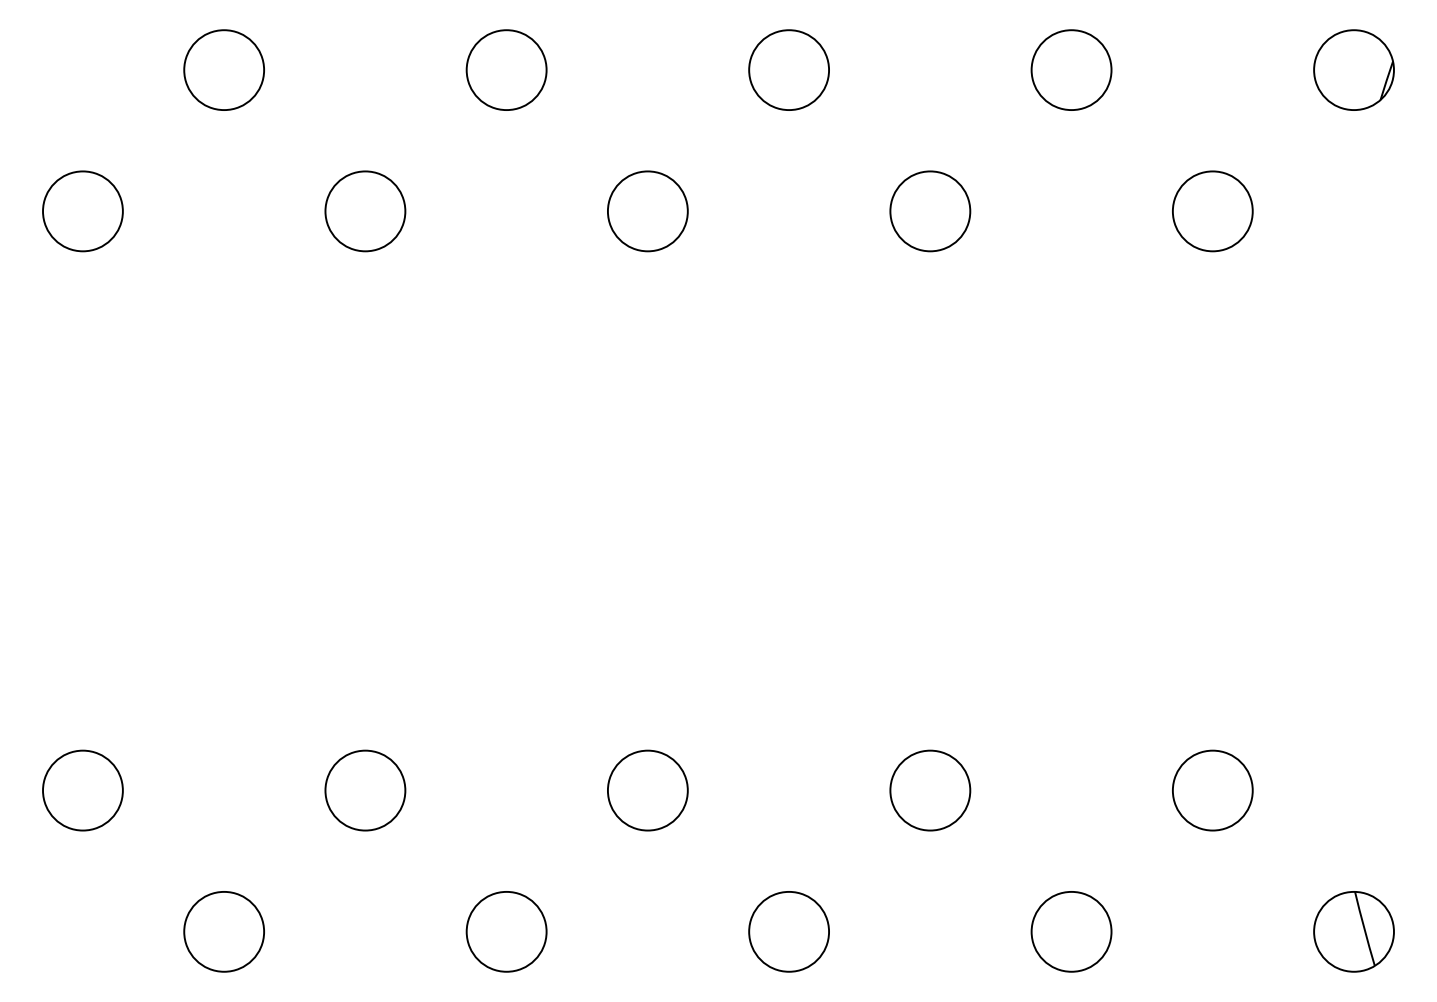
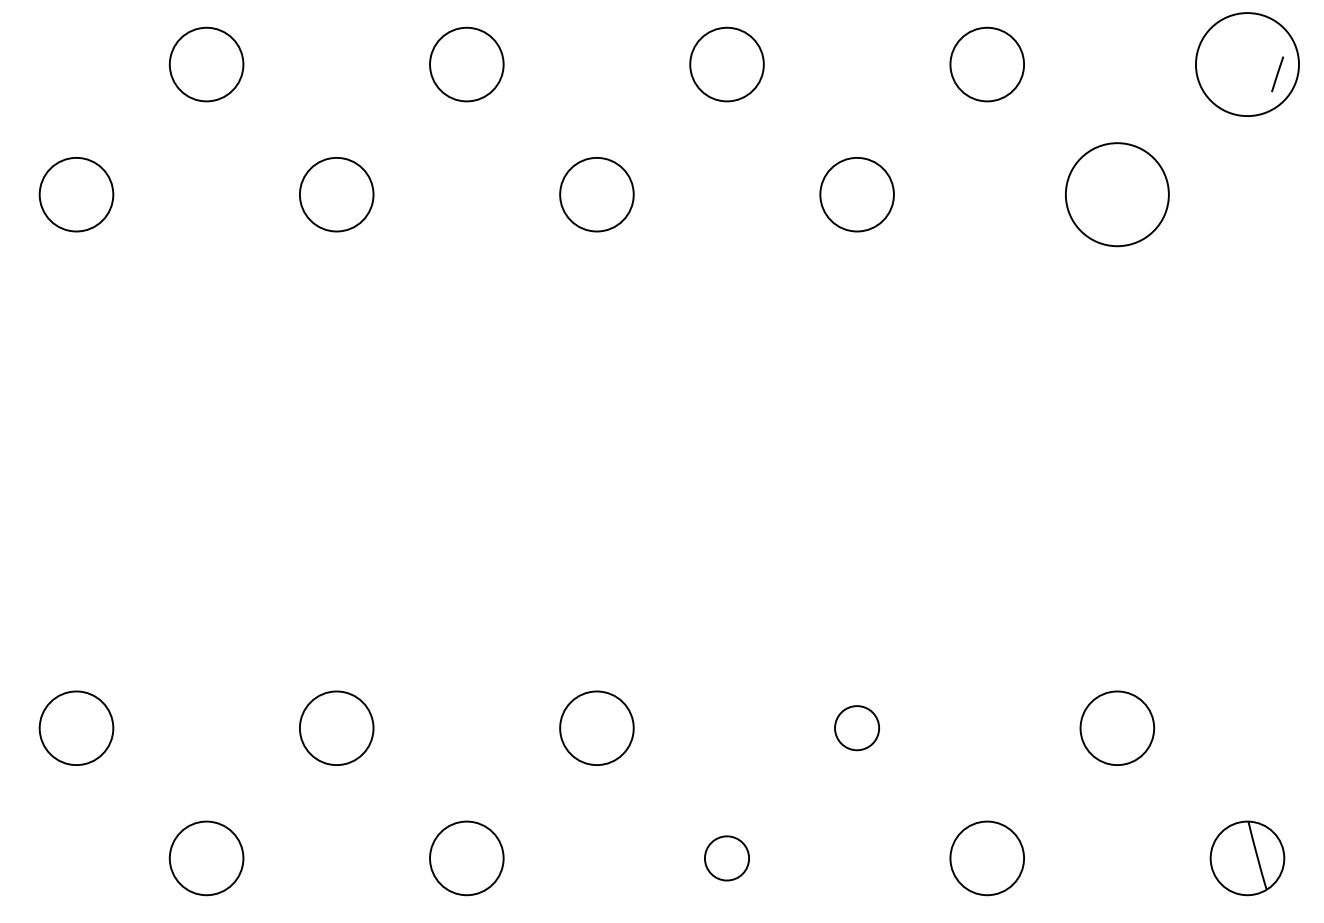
circle: (1354, 70) -> (1247, 64), size x1.4
circle: (1212, 211) -> (1117, 194), size x1.4
circle: (929, 789) -> (856, 727), size x0.6
circle: (788, 931) -> (726, 858), size x0.6

